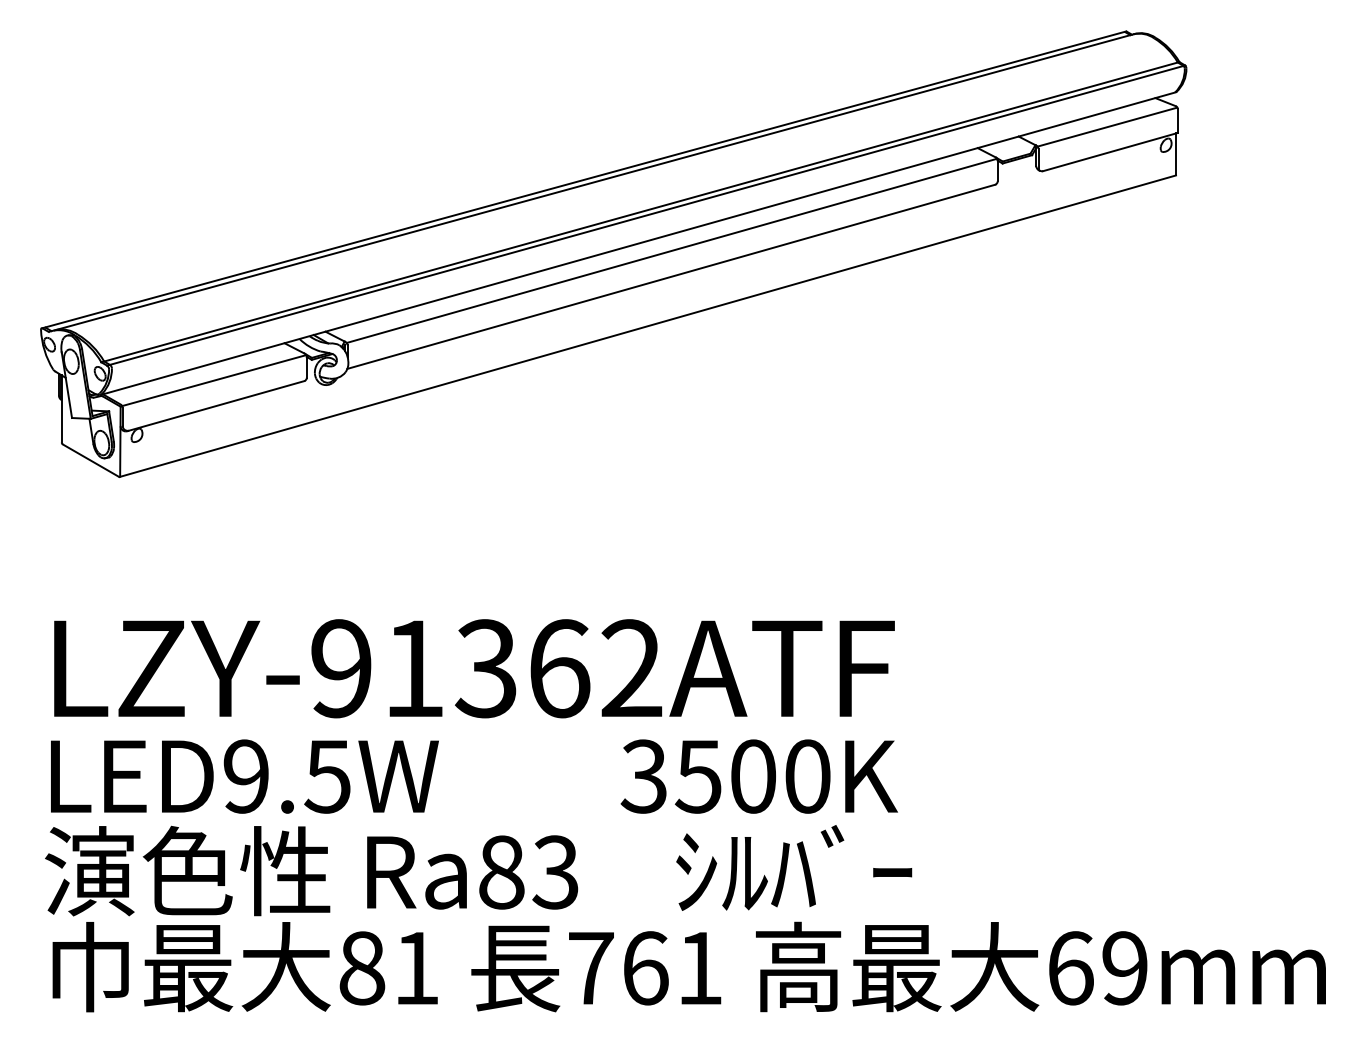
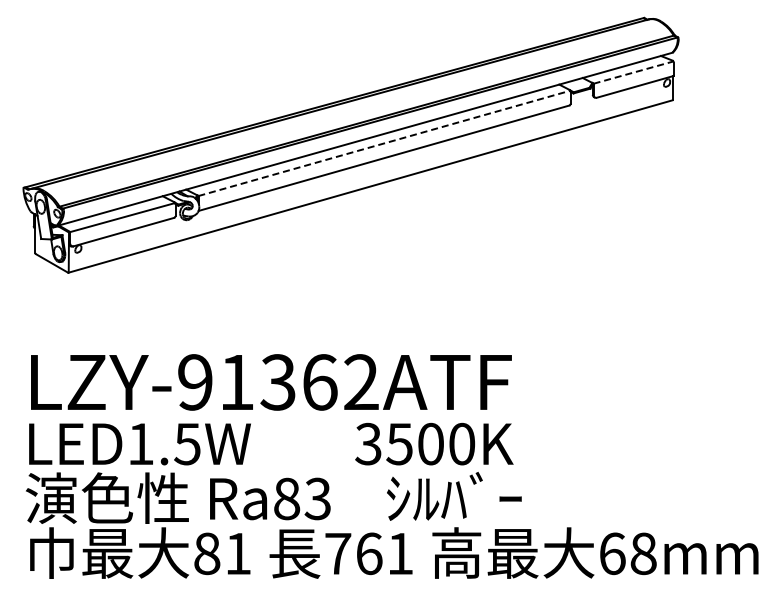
line: (1109, 126) -> (634, 72), solid -> dashed
line: (672, 251) -> (384, 143), solid -> dashed
text: (245, 775) -> (140, 443), LED9.5W -> LED1.5W
text: (1124, 967) -> (643, 553), 69mm -> 68mm

